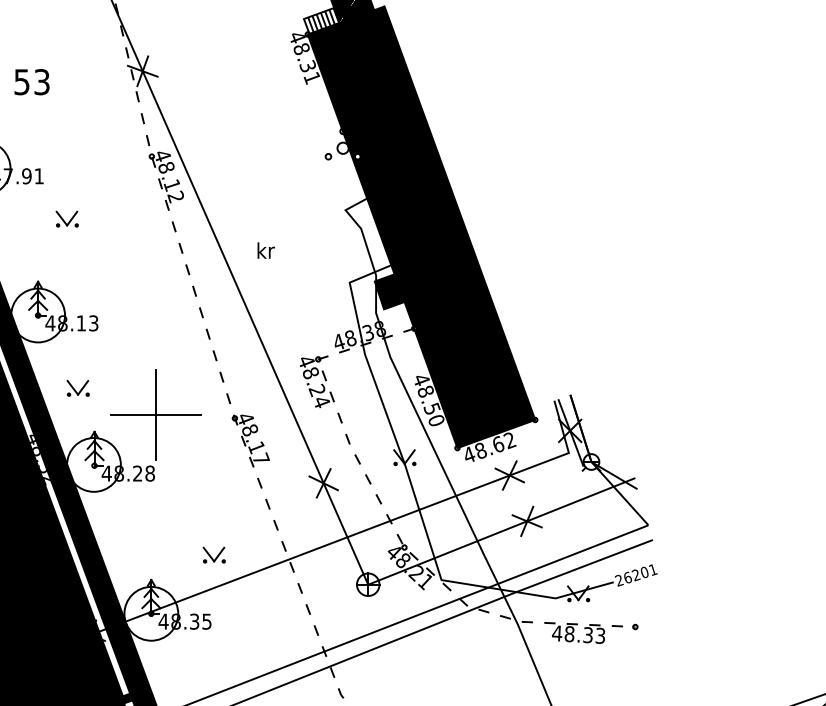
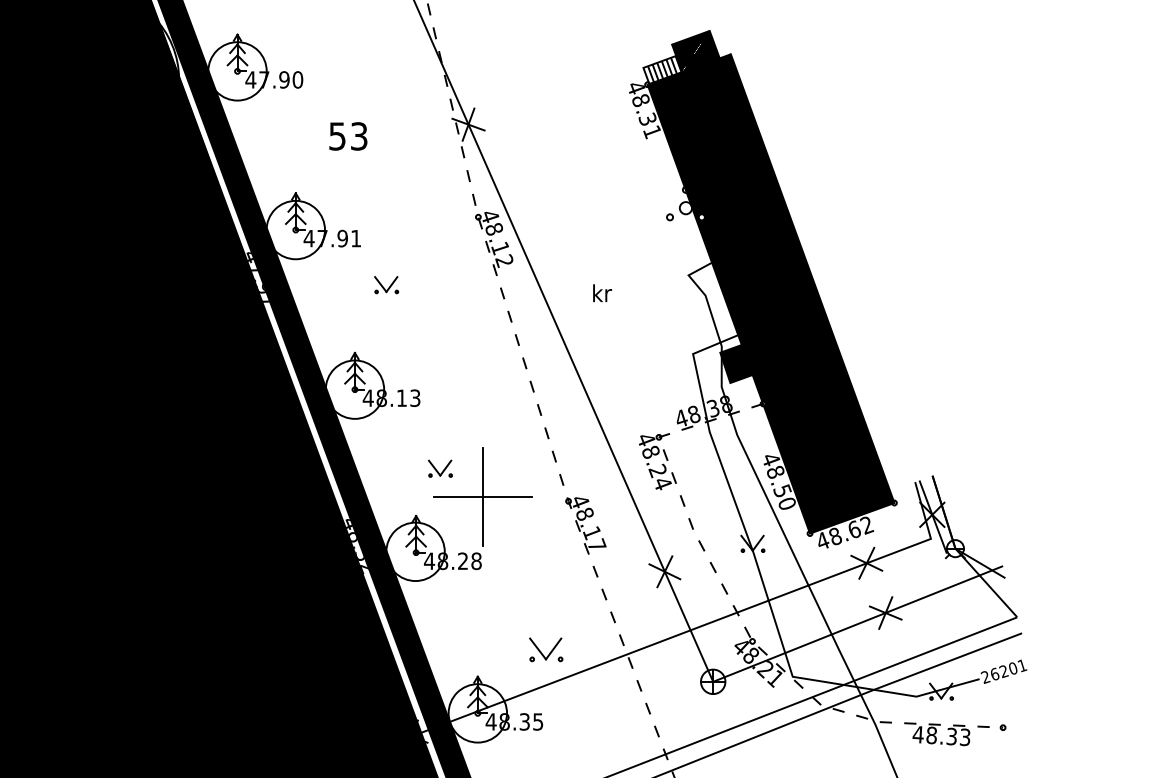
text: (266, 250) -> (602, 293), moved
part: (77, 388) -> (439, 468), moved
part: (213, 554) -> (545, 649), size x1.4

